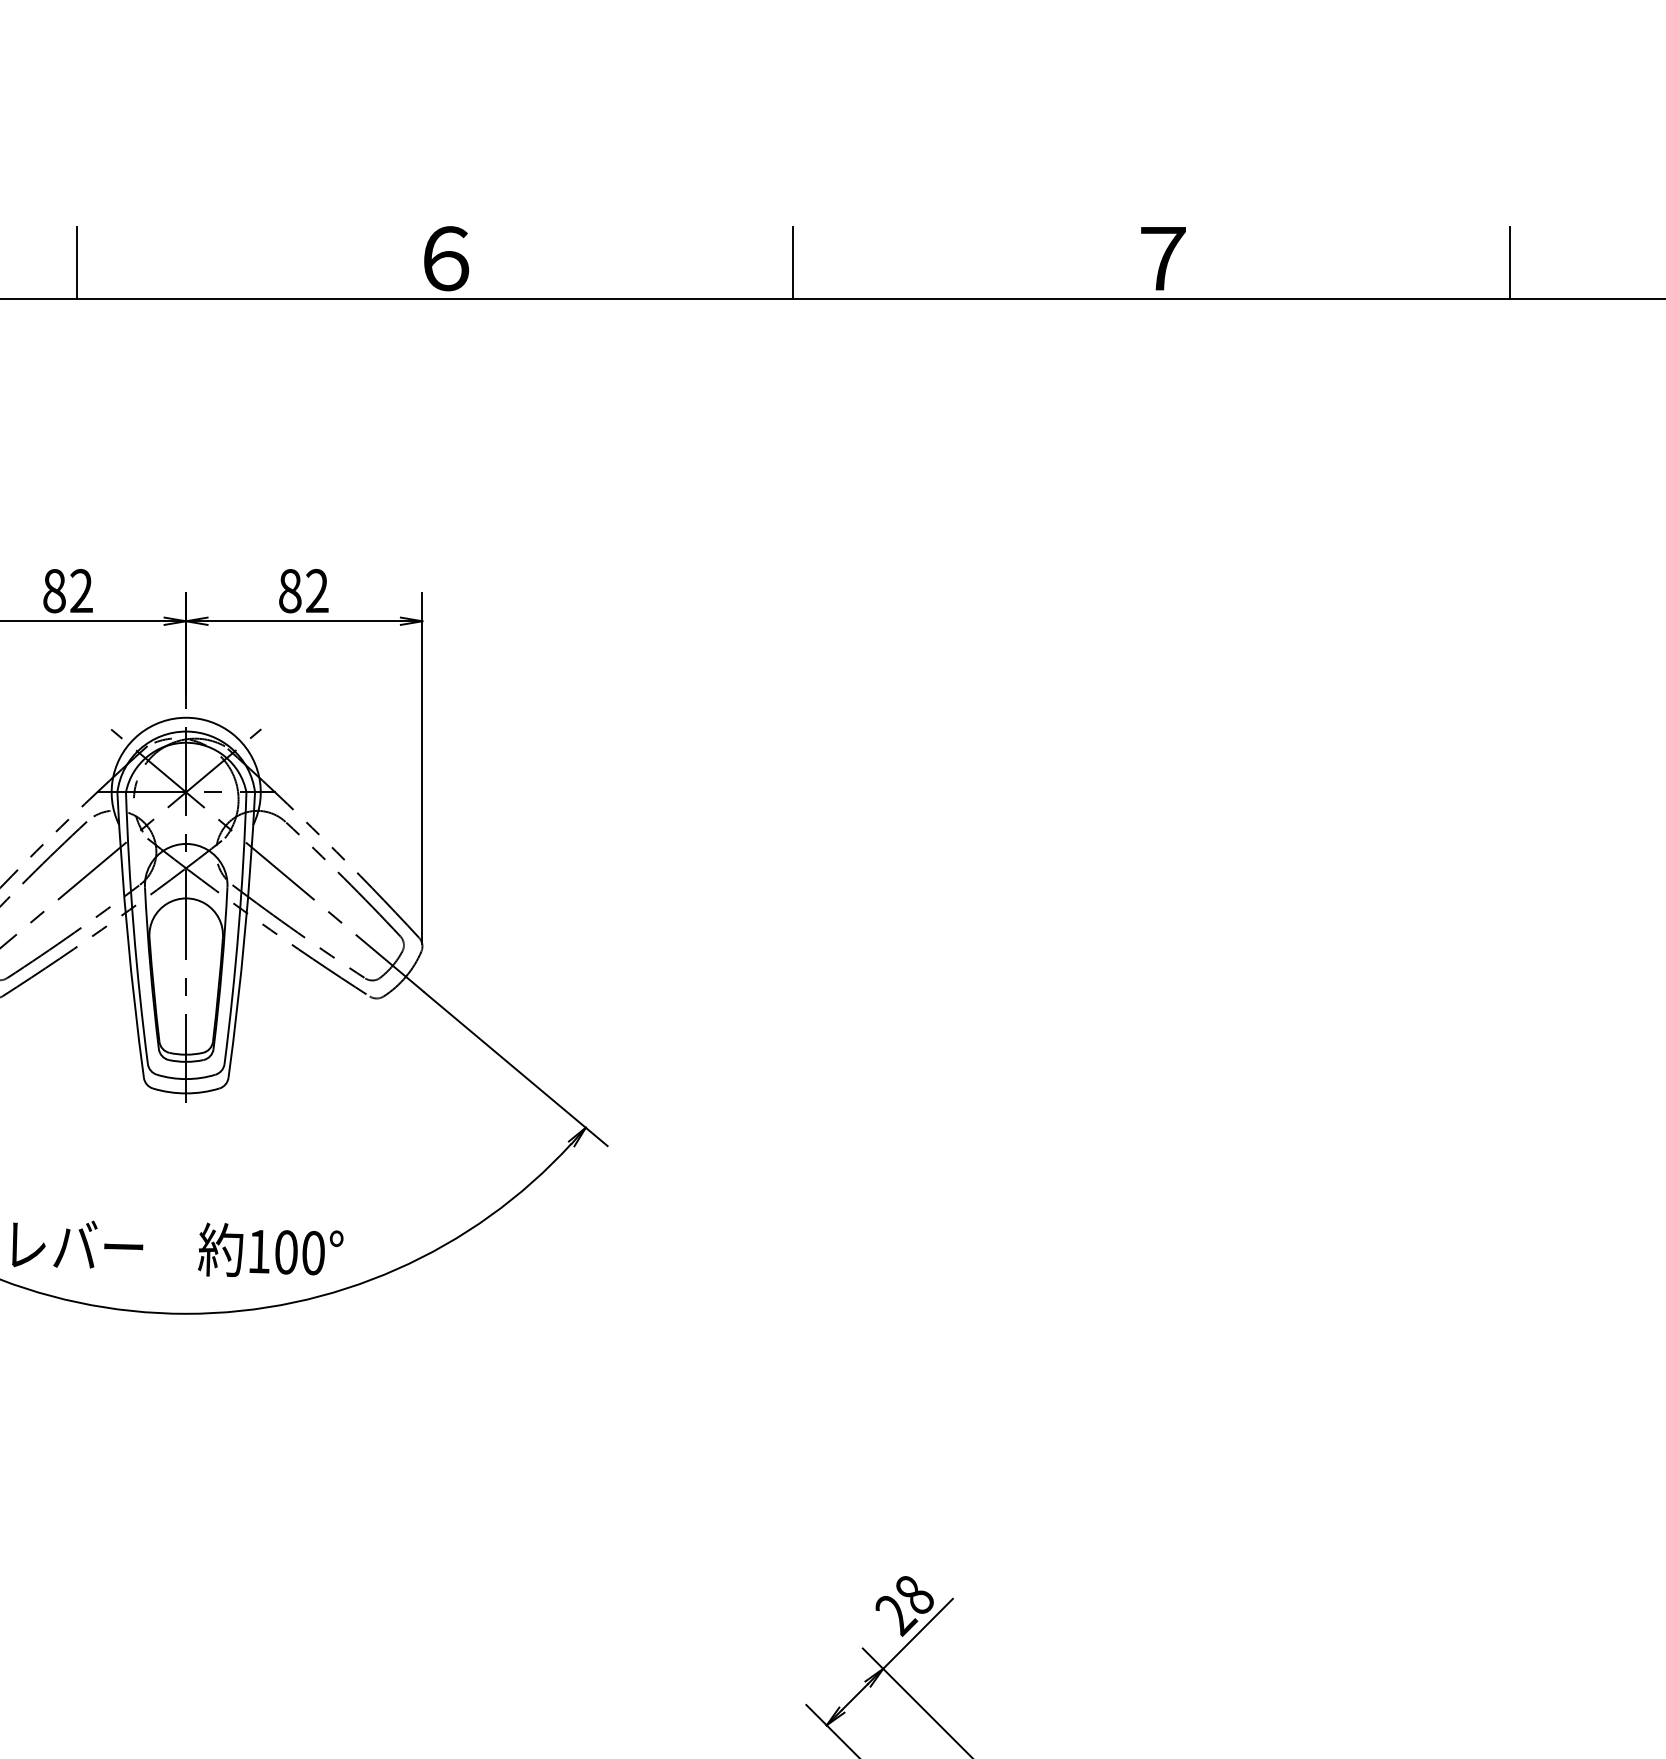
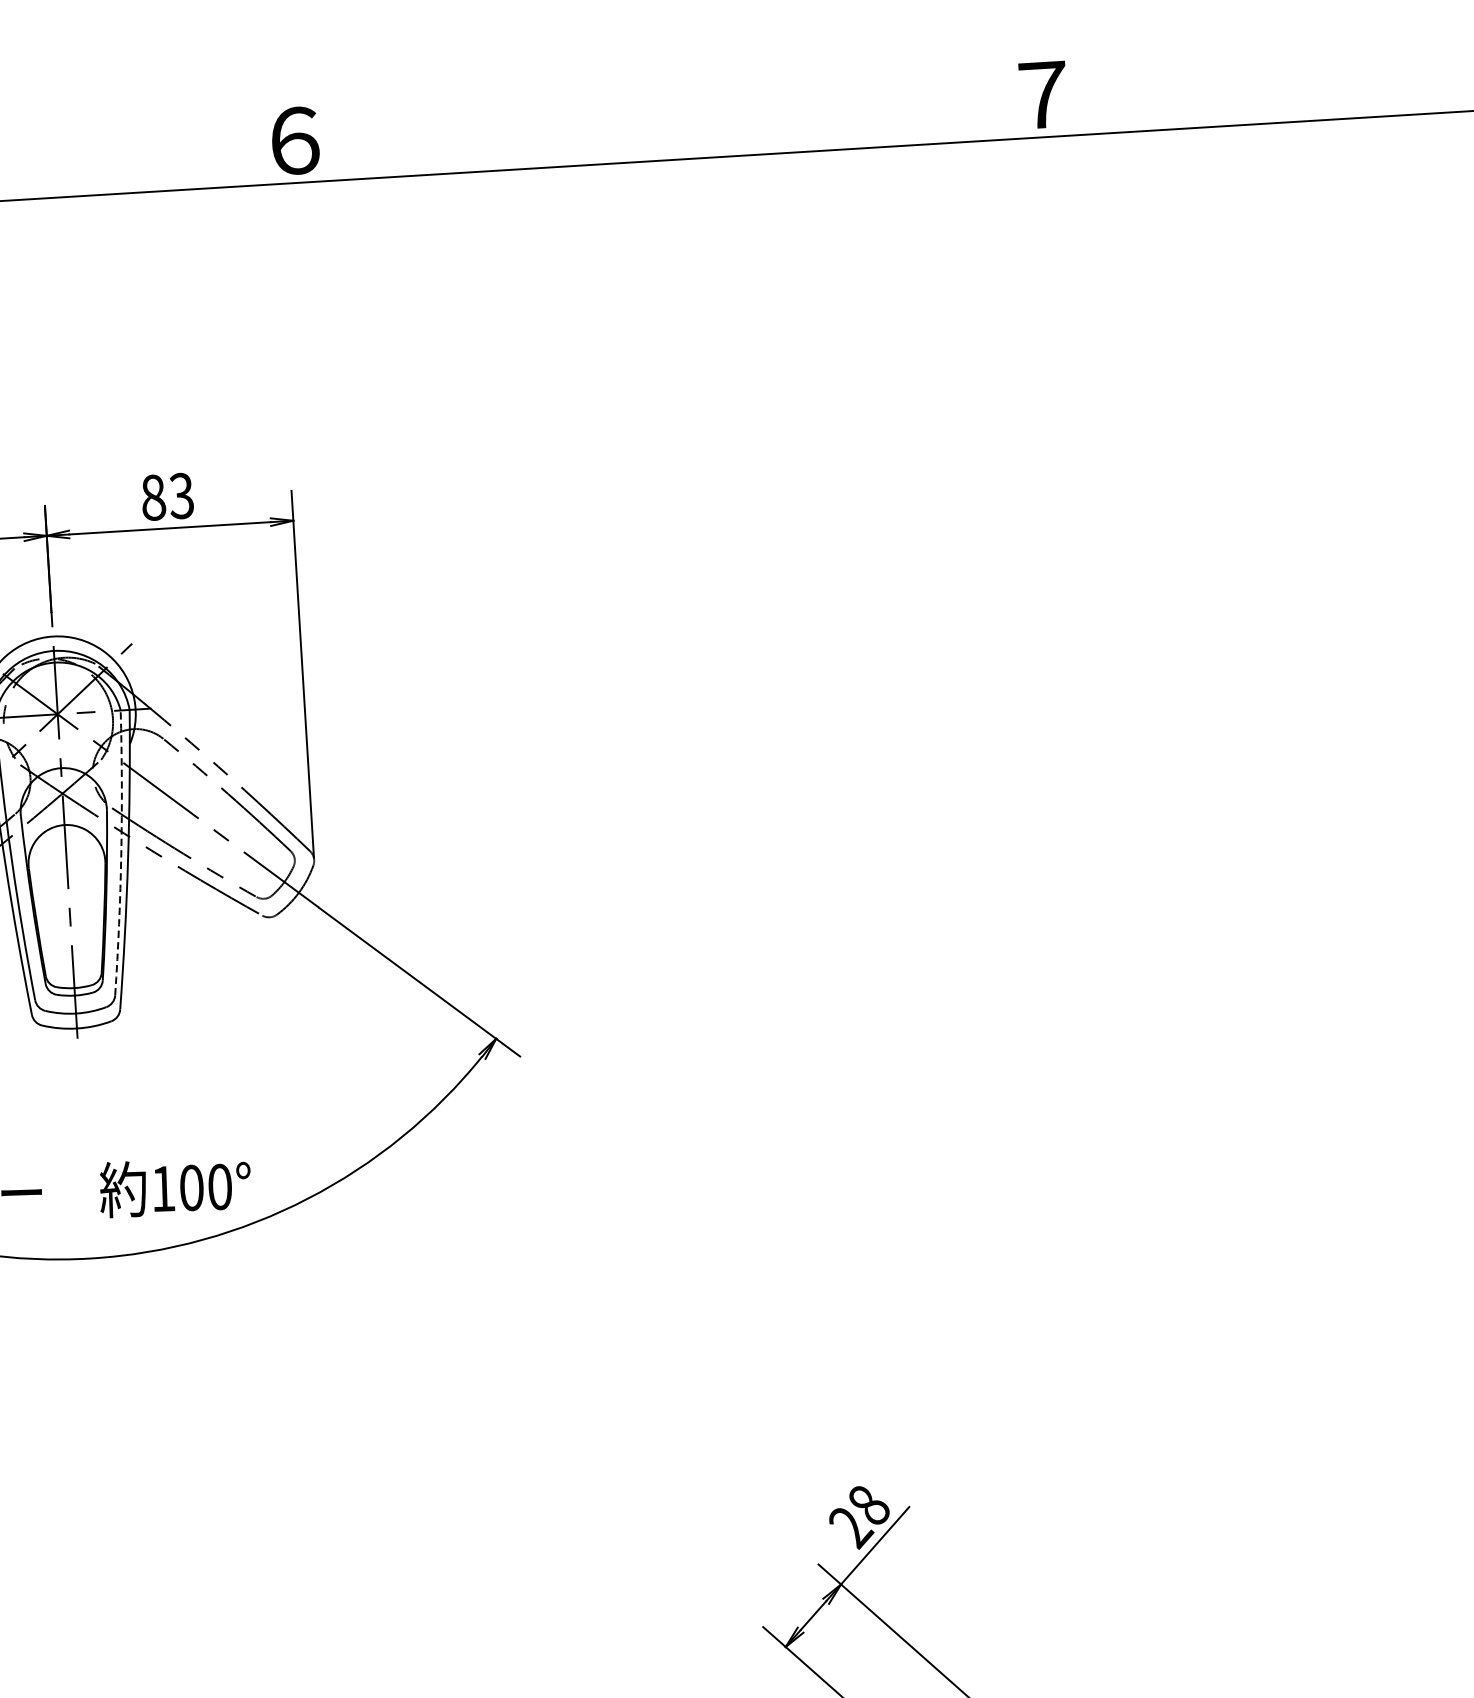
line: (793, 262) -> (657, 122), removed
line: (1510, 262) -> (1405, 76), removed
text: (316, 591) -> (180, 496), 82 -> 83
arc: (238, 928) -> (121, 853), solid -> dashed

